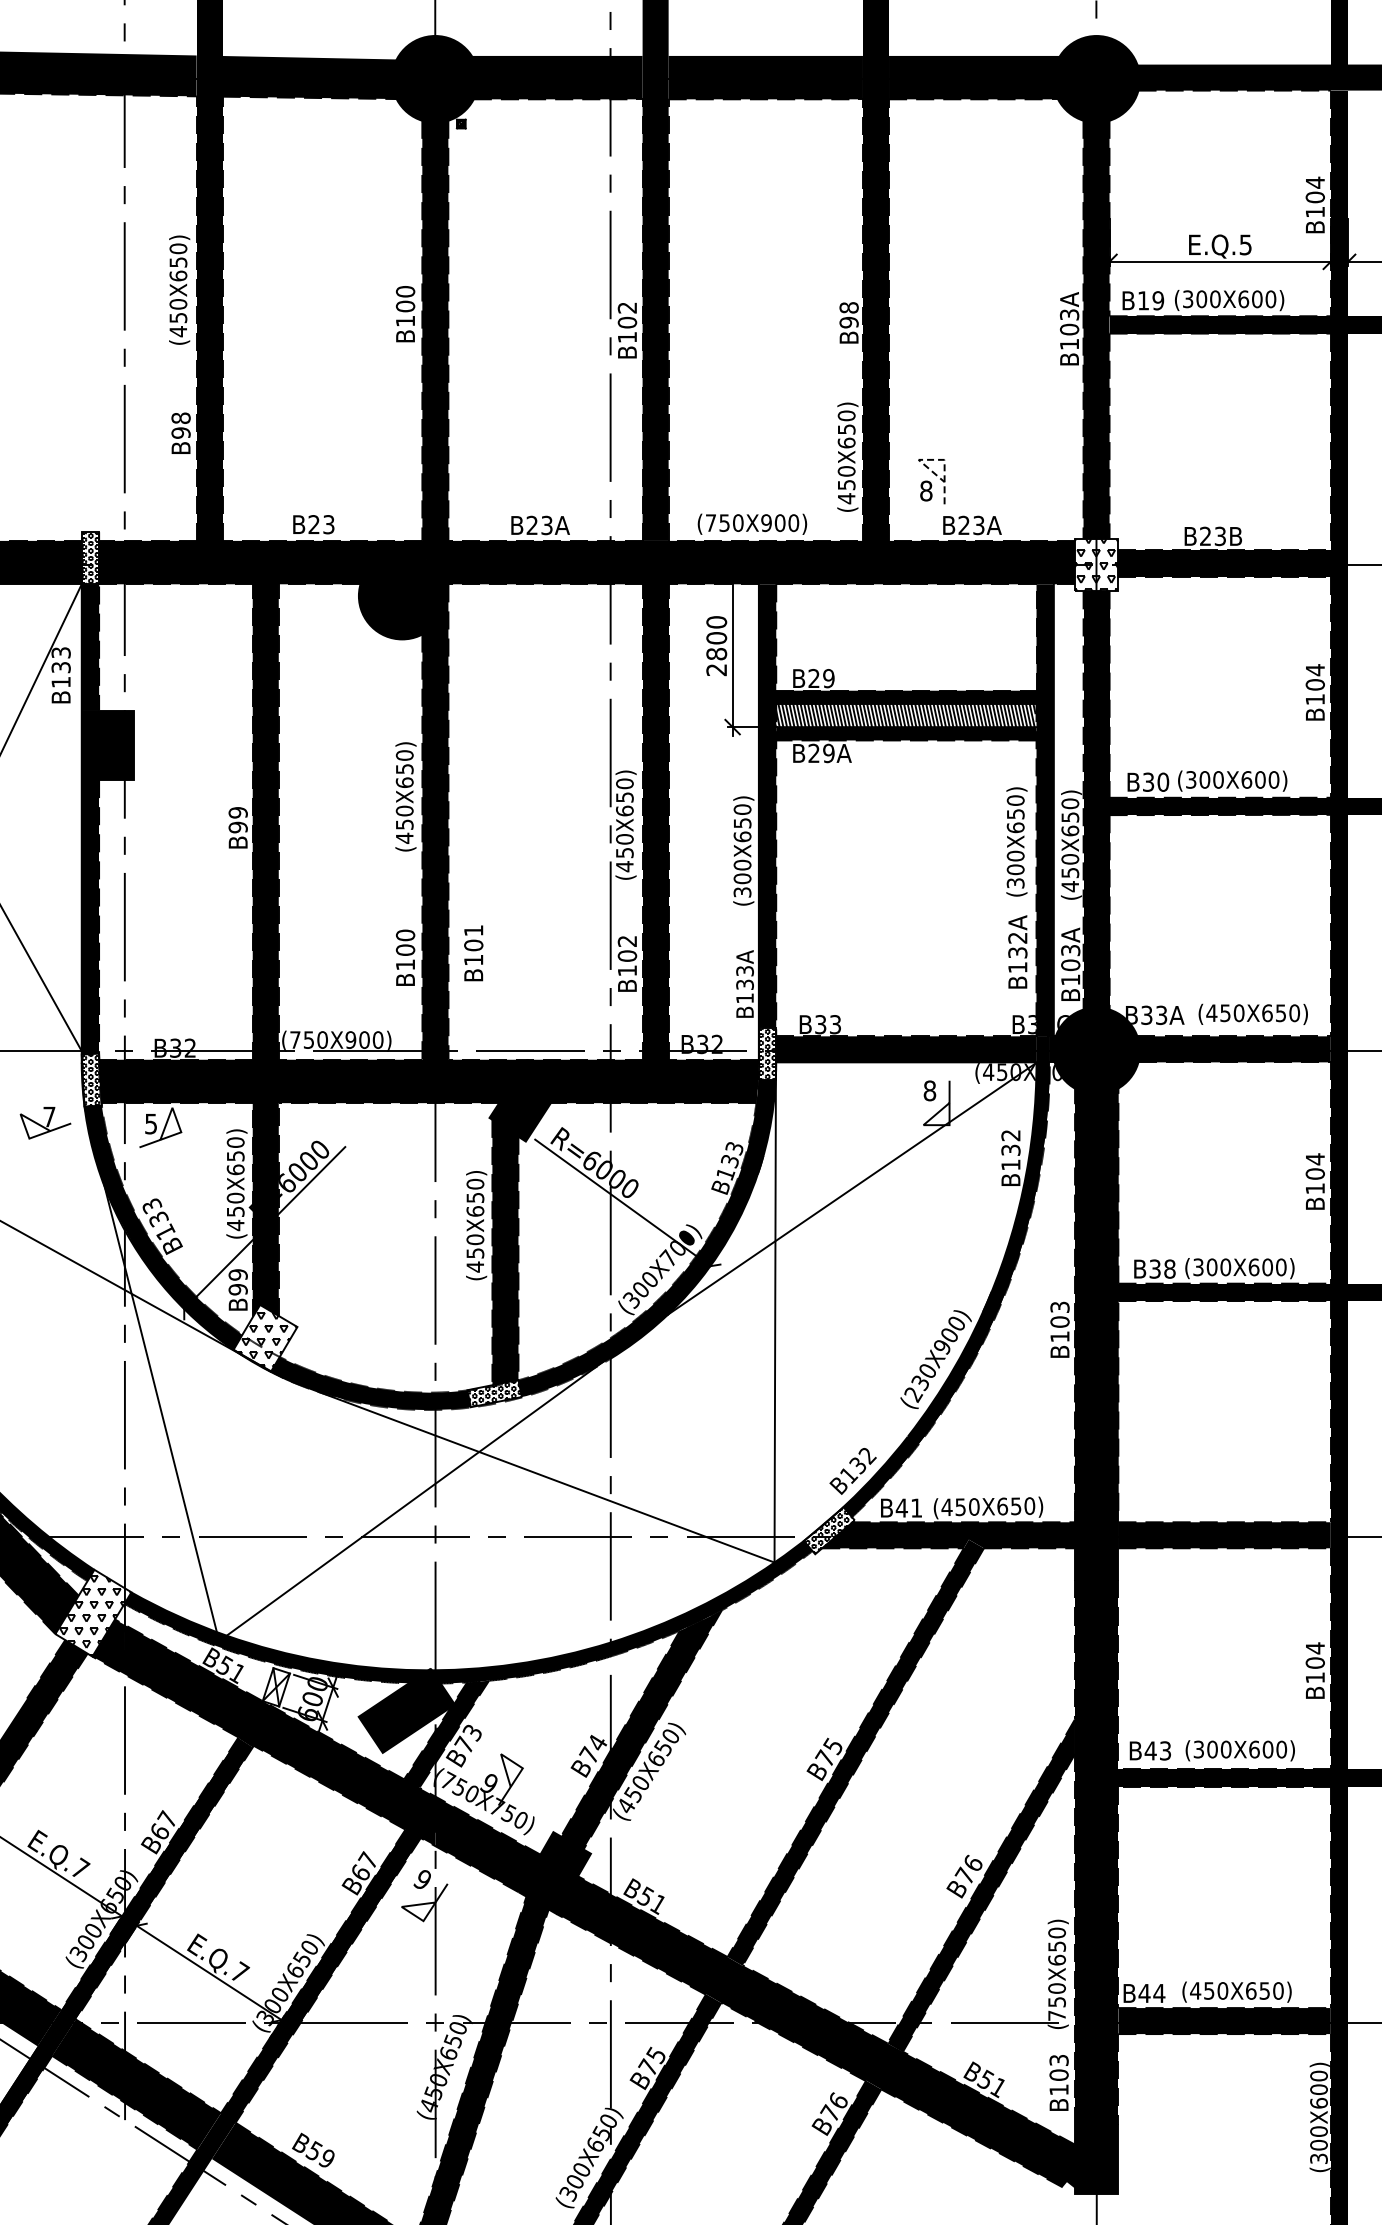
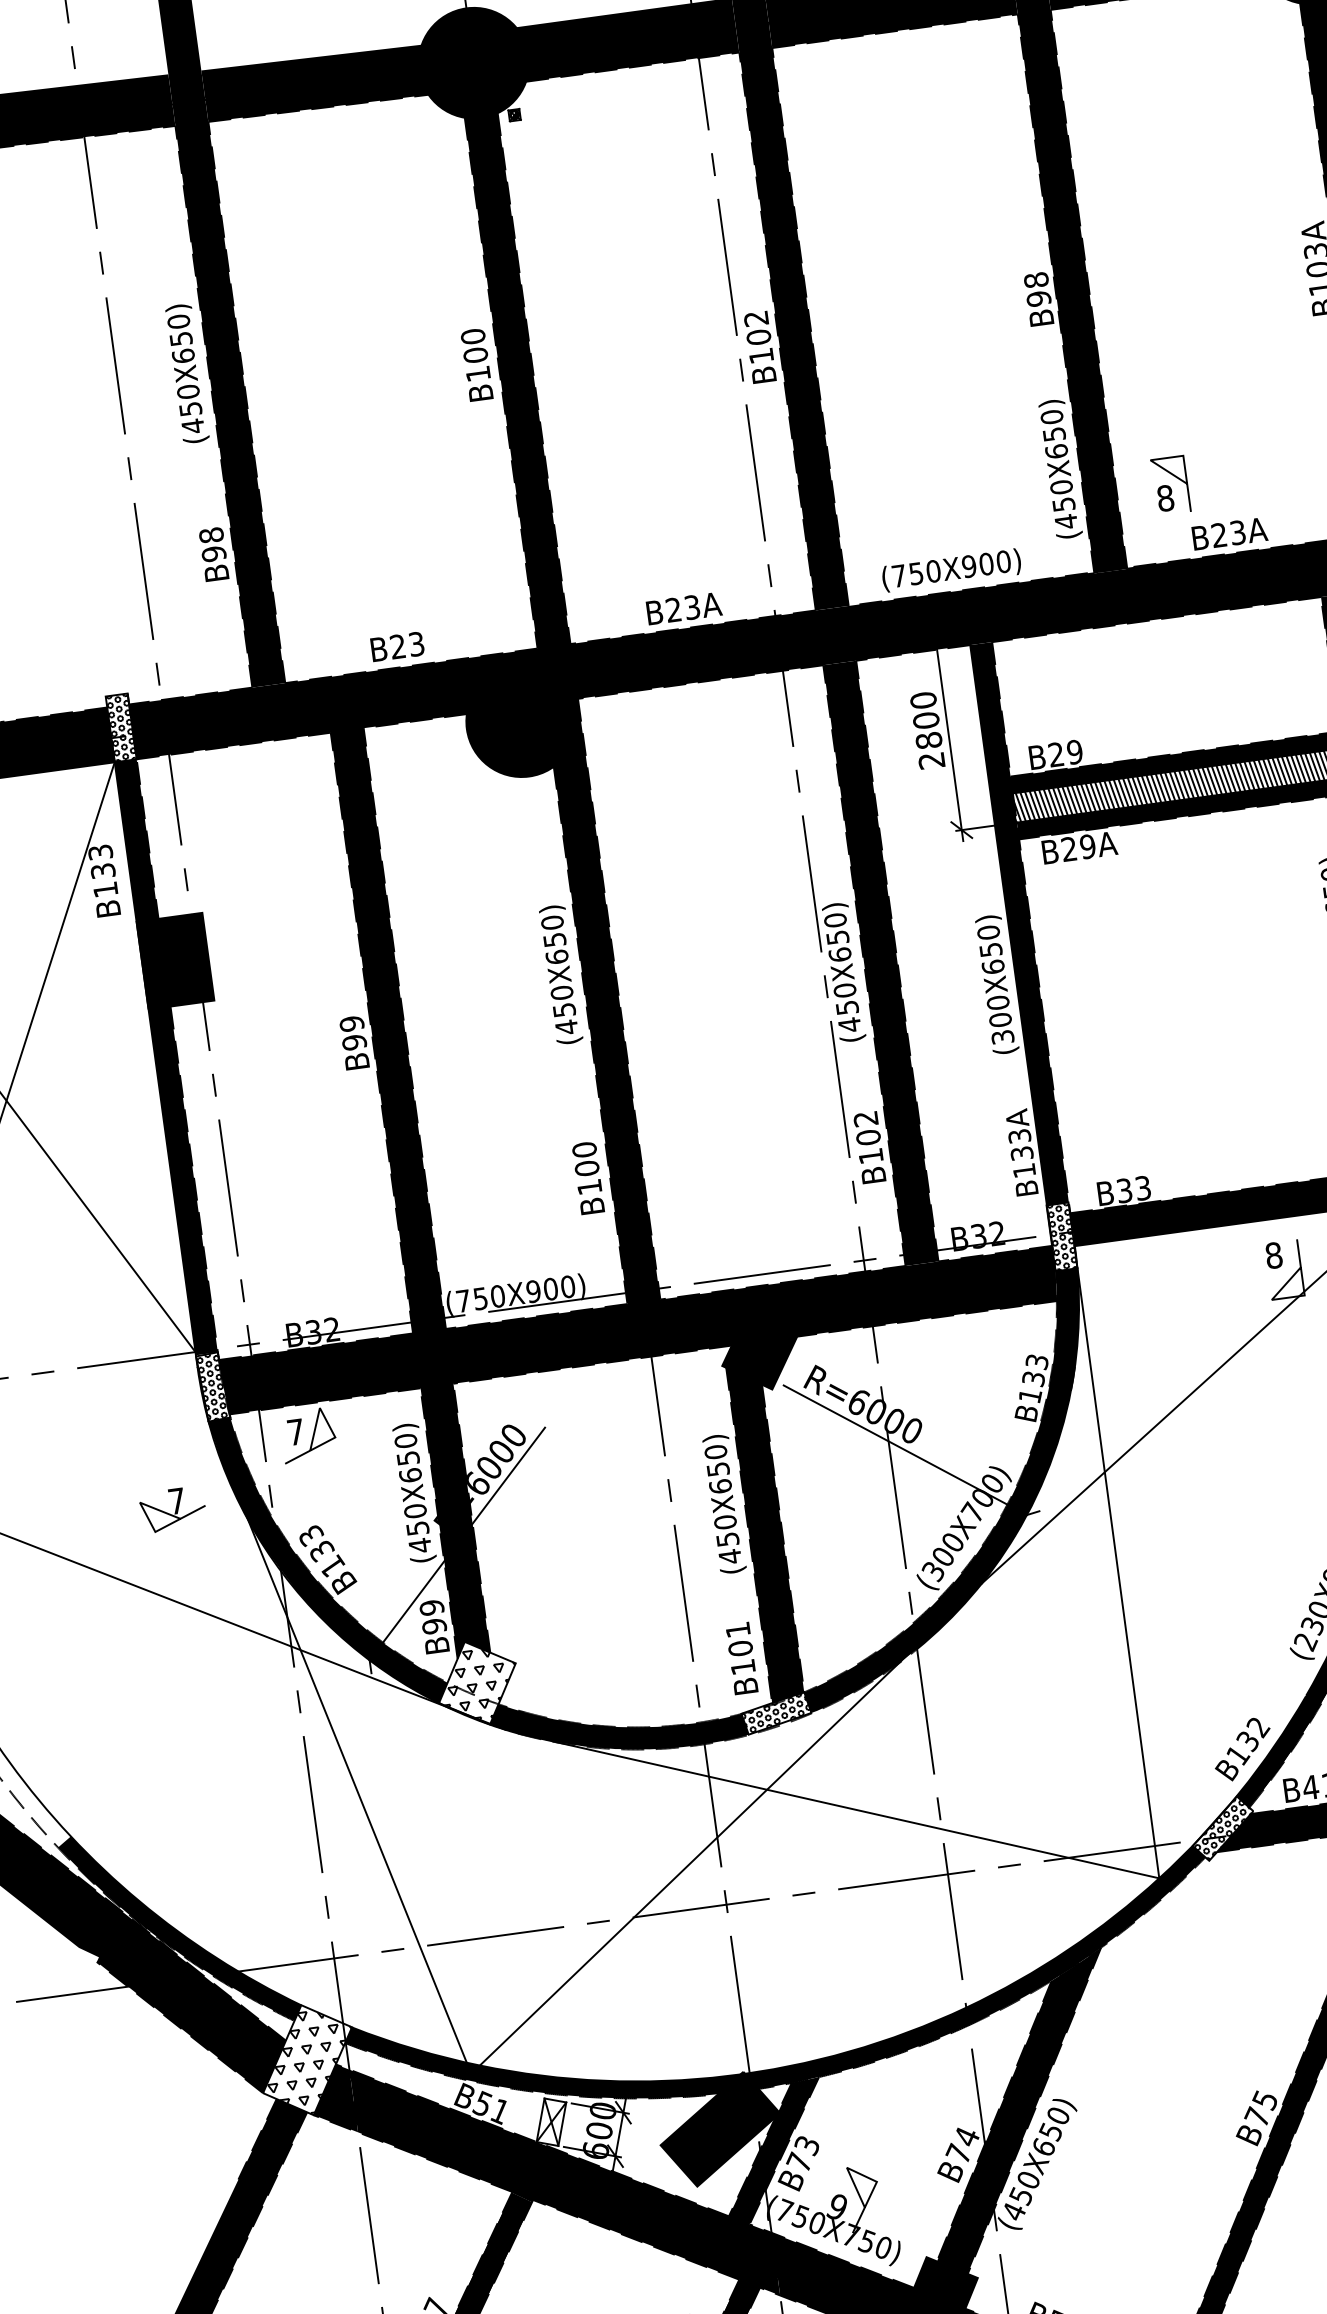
line: (935, 459) -> (1171, 456), dashed -> solid
text: (473, 953) -> (741, 1658), moved
part: (45, 1123) -> (173, 1510), moved
text: (150, 1124) -> (295, 1432), 5 -> 7

